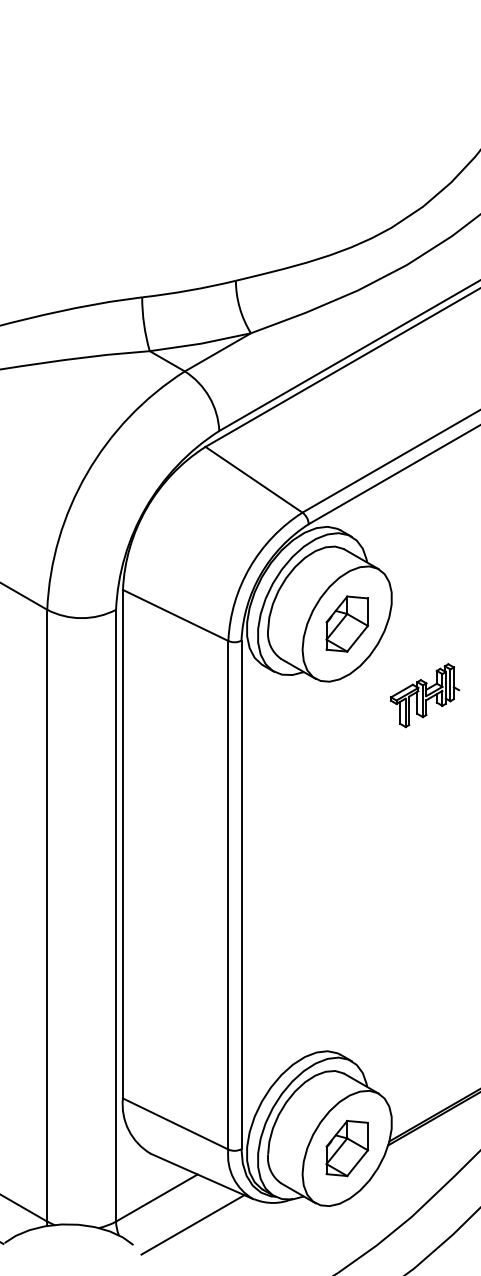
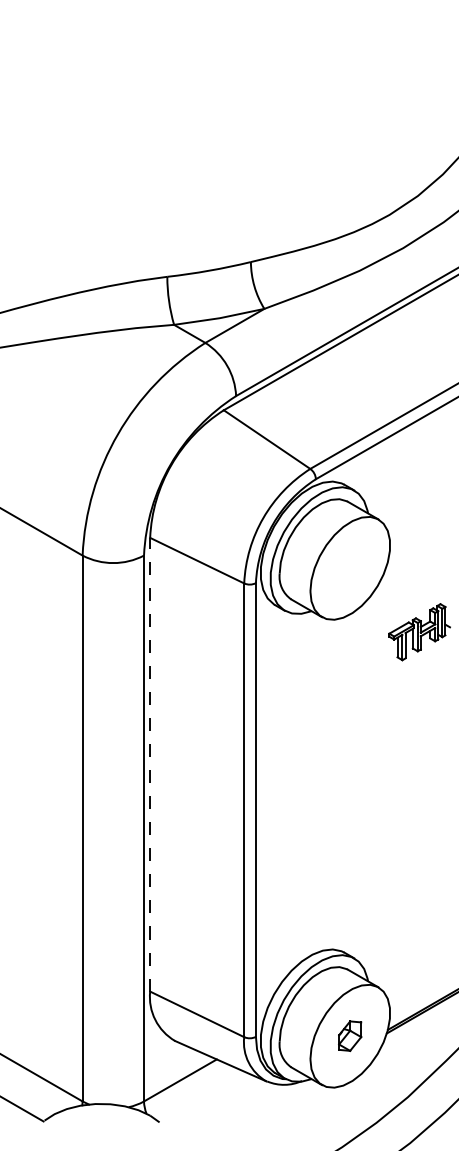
part: (346, 624) -> (349, 568), removed
line: (123, 843) -> (150, 764), solid -> dashed
part: (346, 1147) -> (349, 1035), size x0.6
line: (192, 1223) -> (212, 1103), removed

